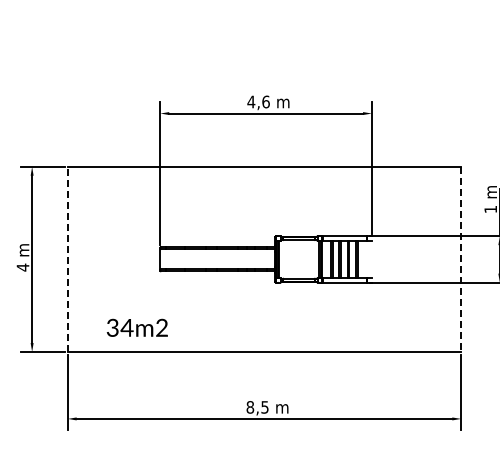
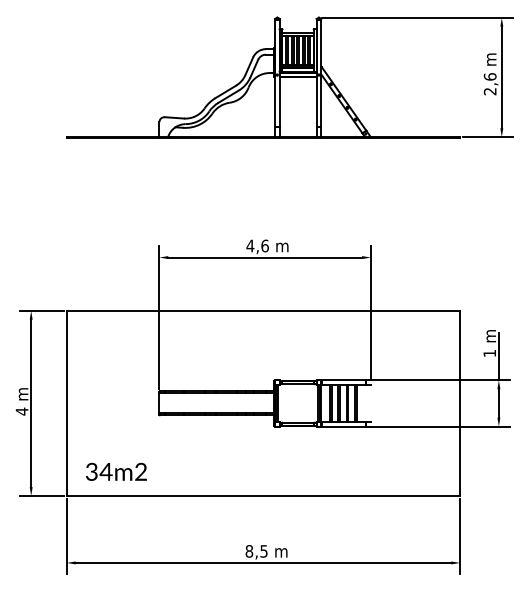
line: (67, 259) -> (66, 403), dashed -> solid
line: (461, 259) -> (460, 403), dashed -> solid
text: (137, 327) -> (116, 471), moved

